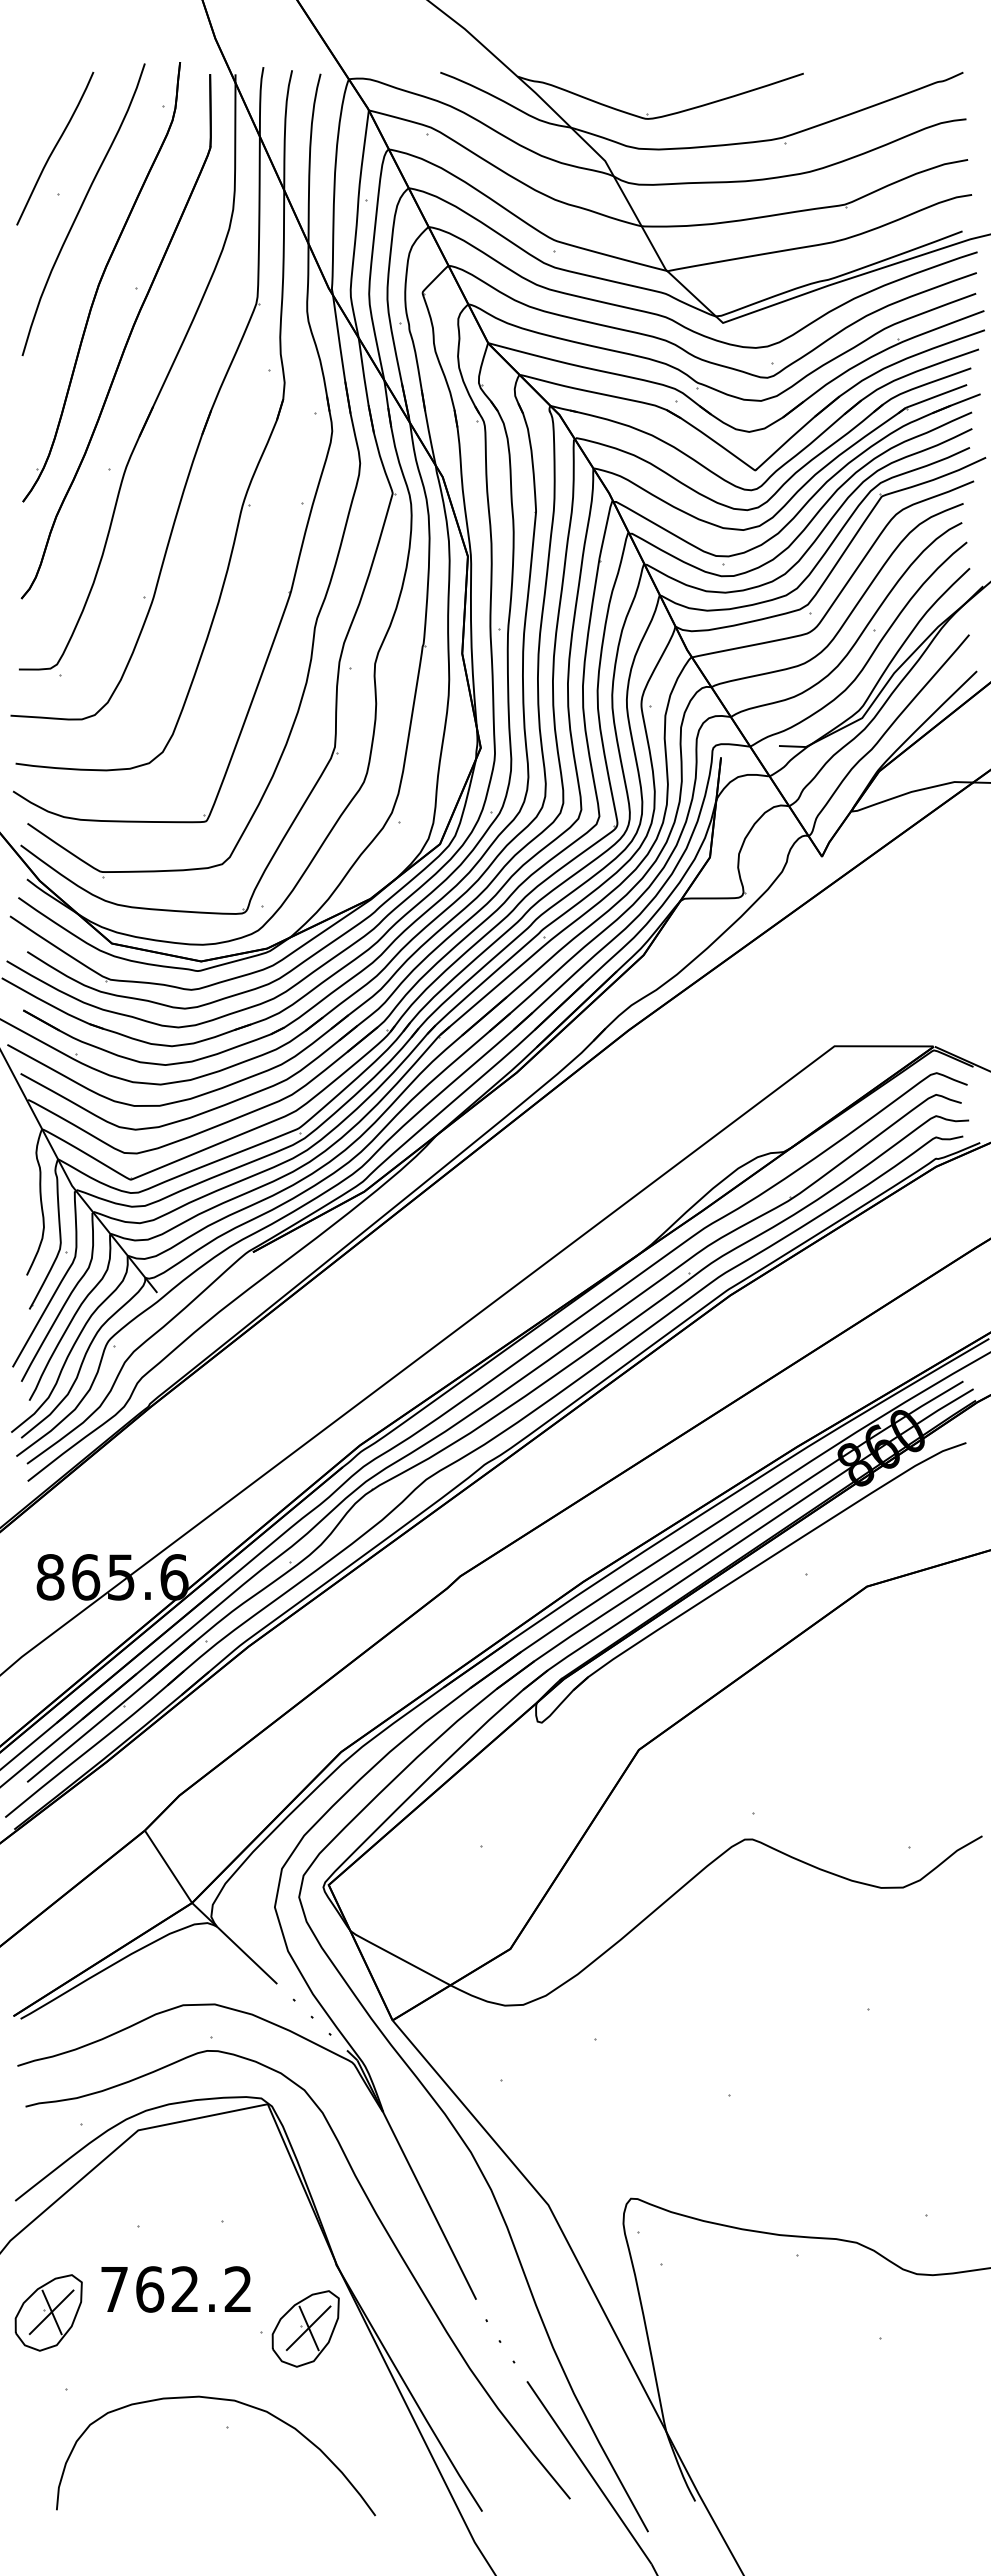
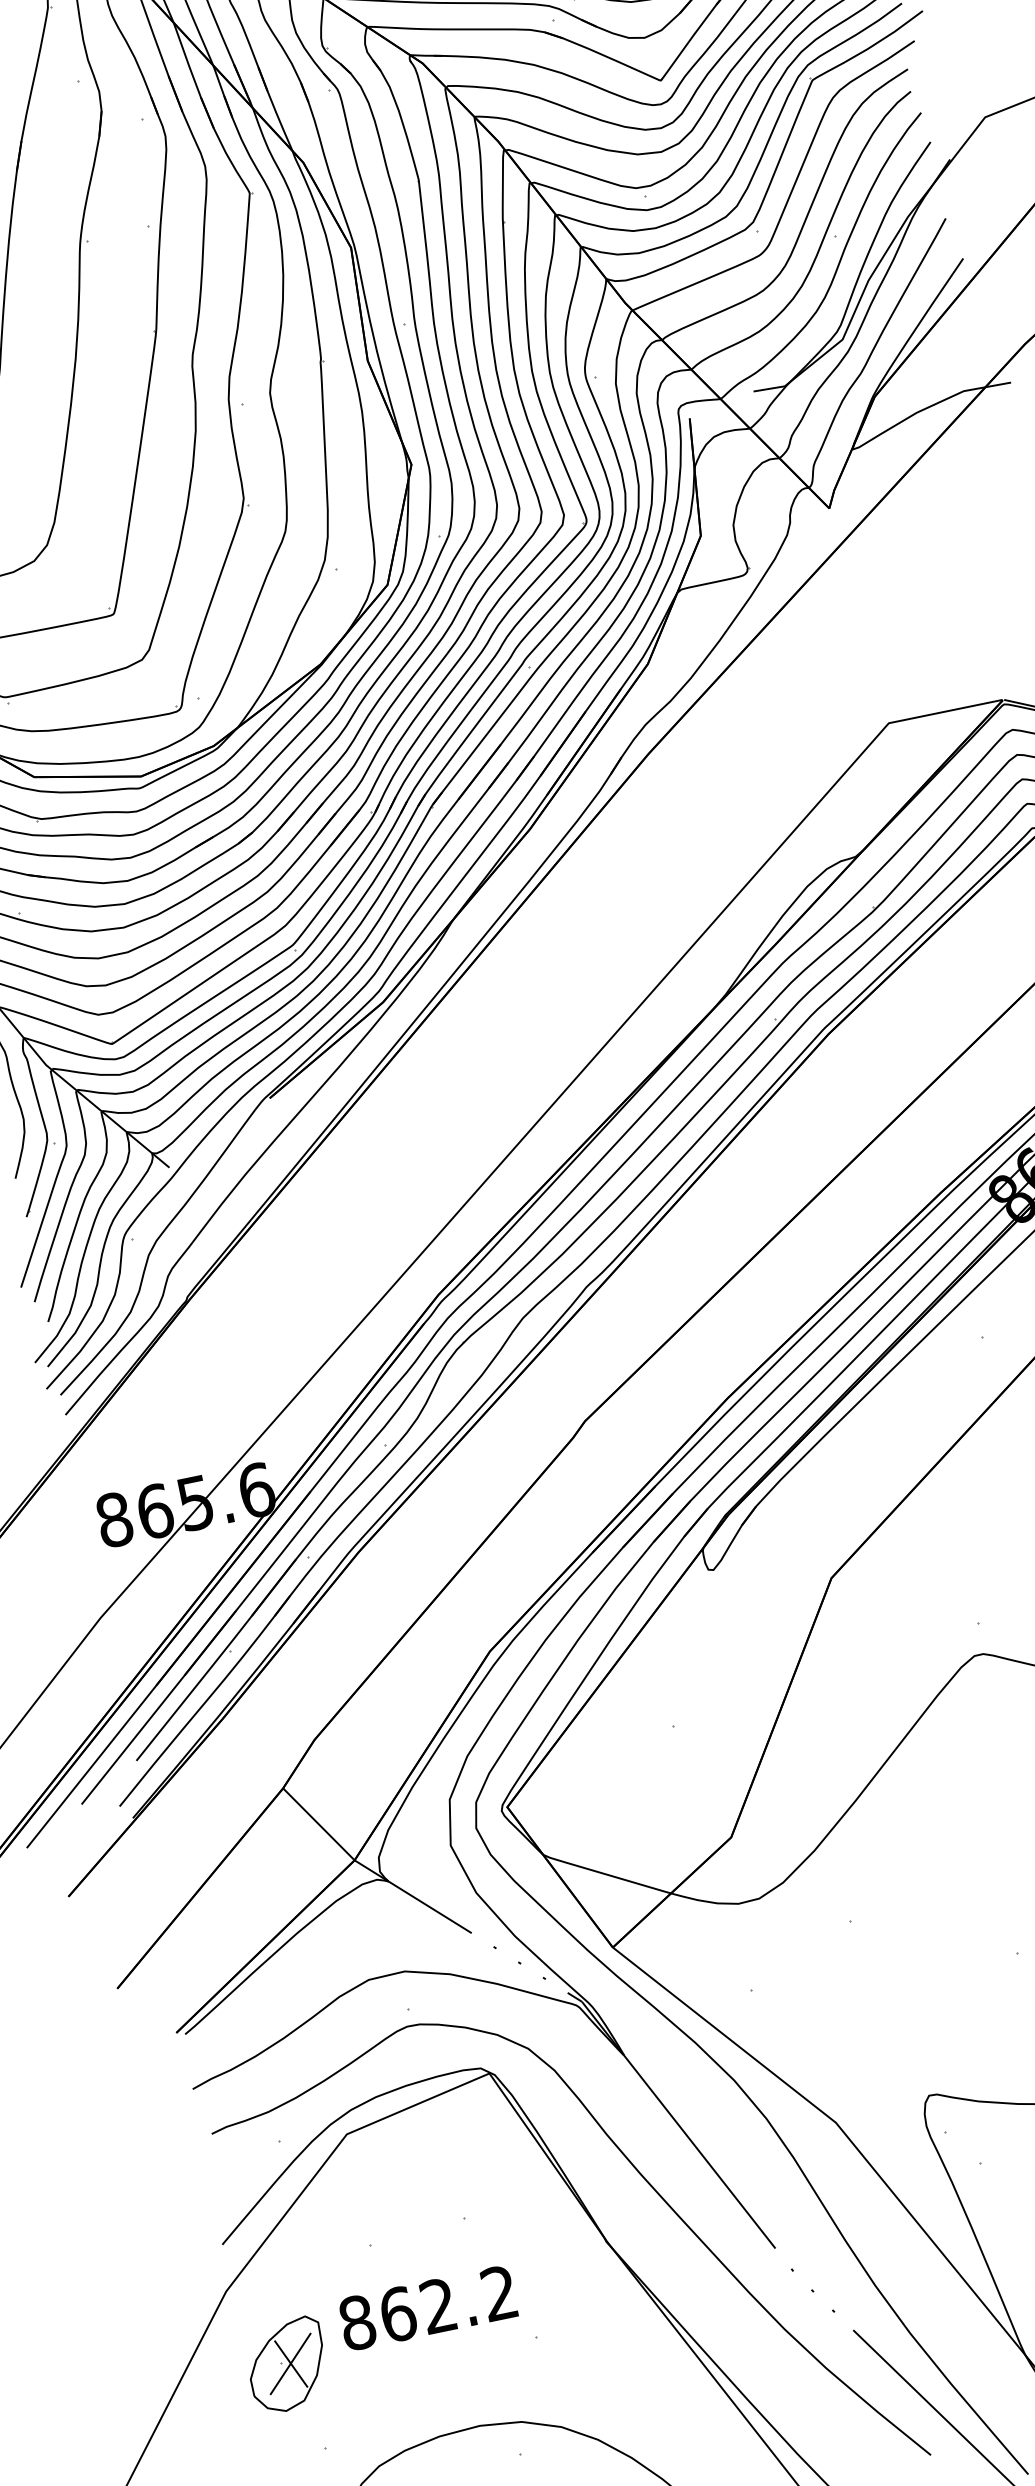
text: (114, 2289) -> (357, 2322), 762.2 -> 862.2
part: (305, 2328) -> (586, 2322), removed

